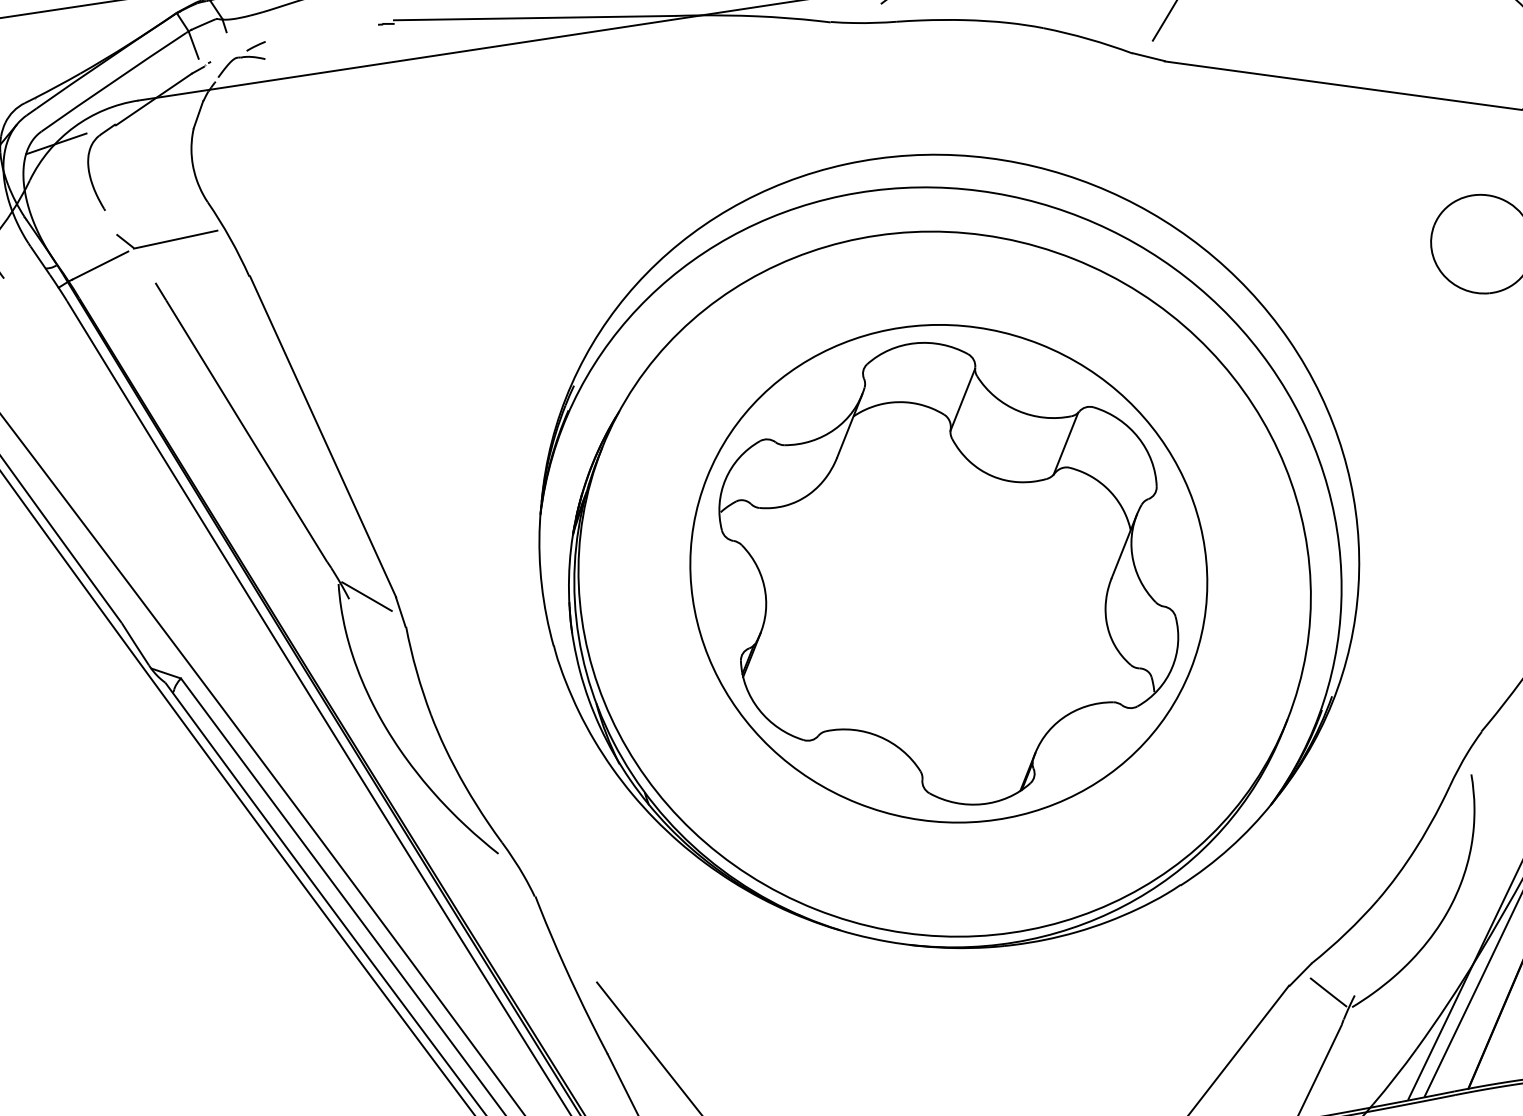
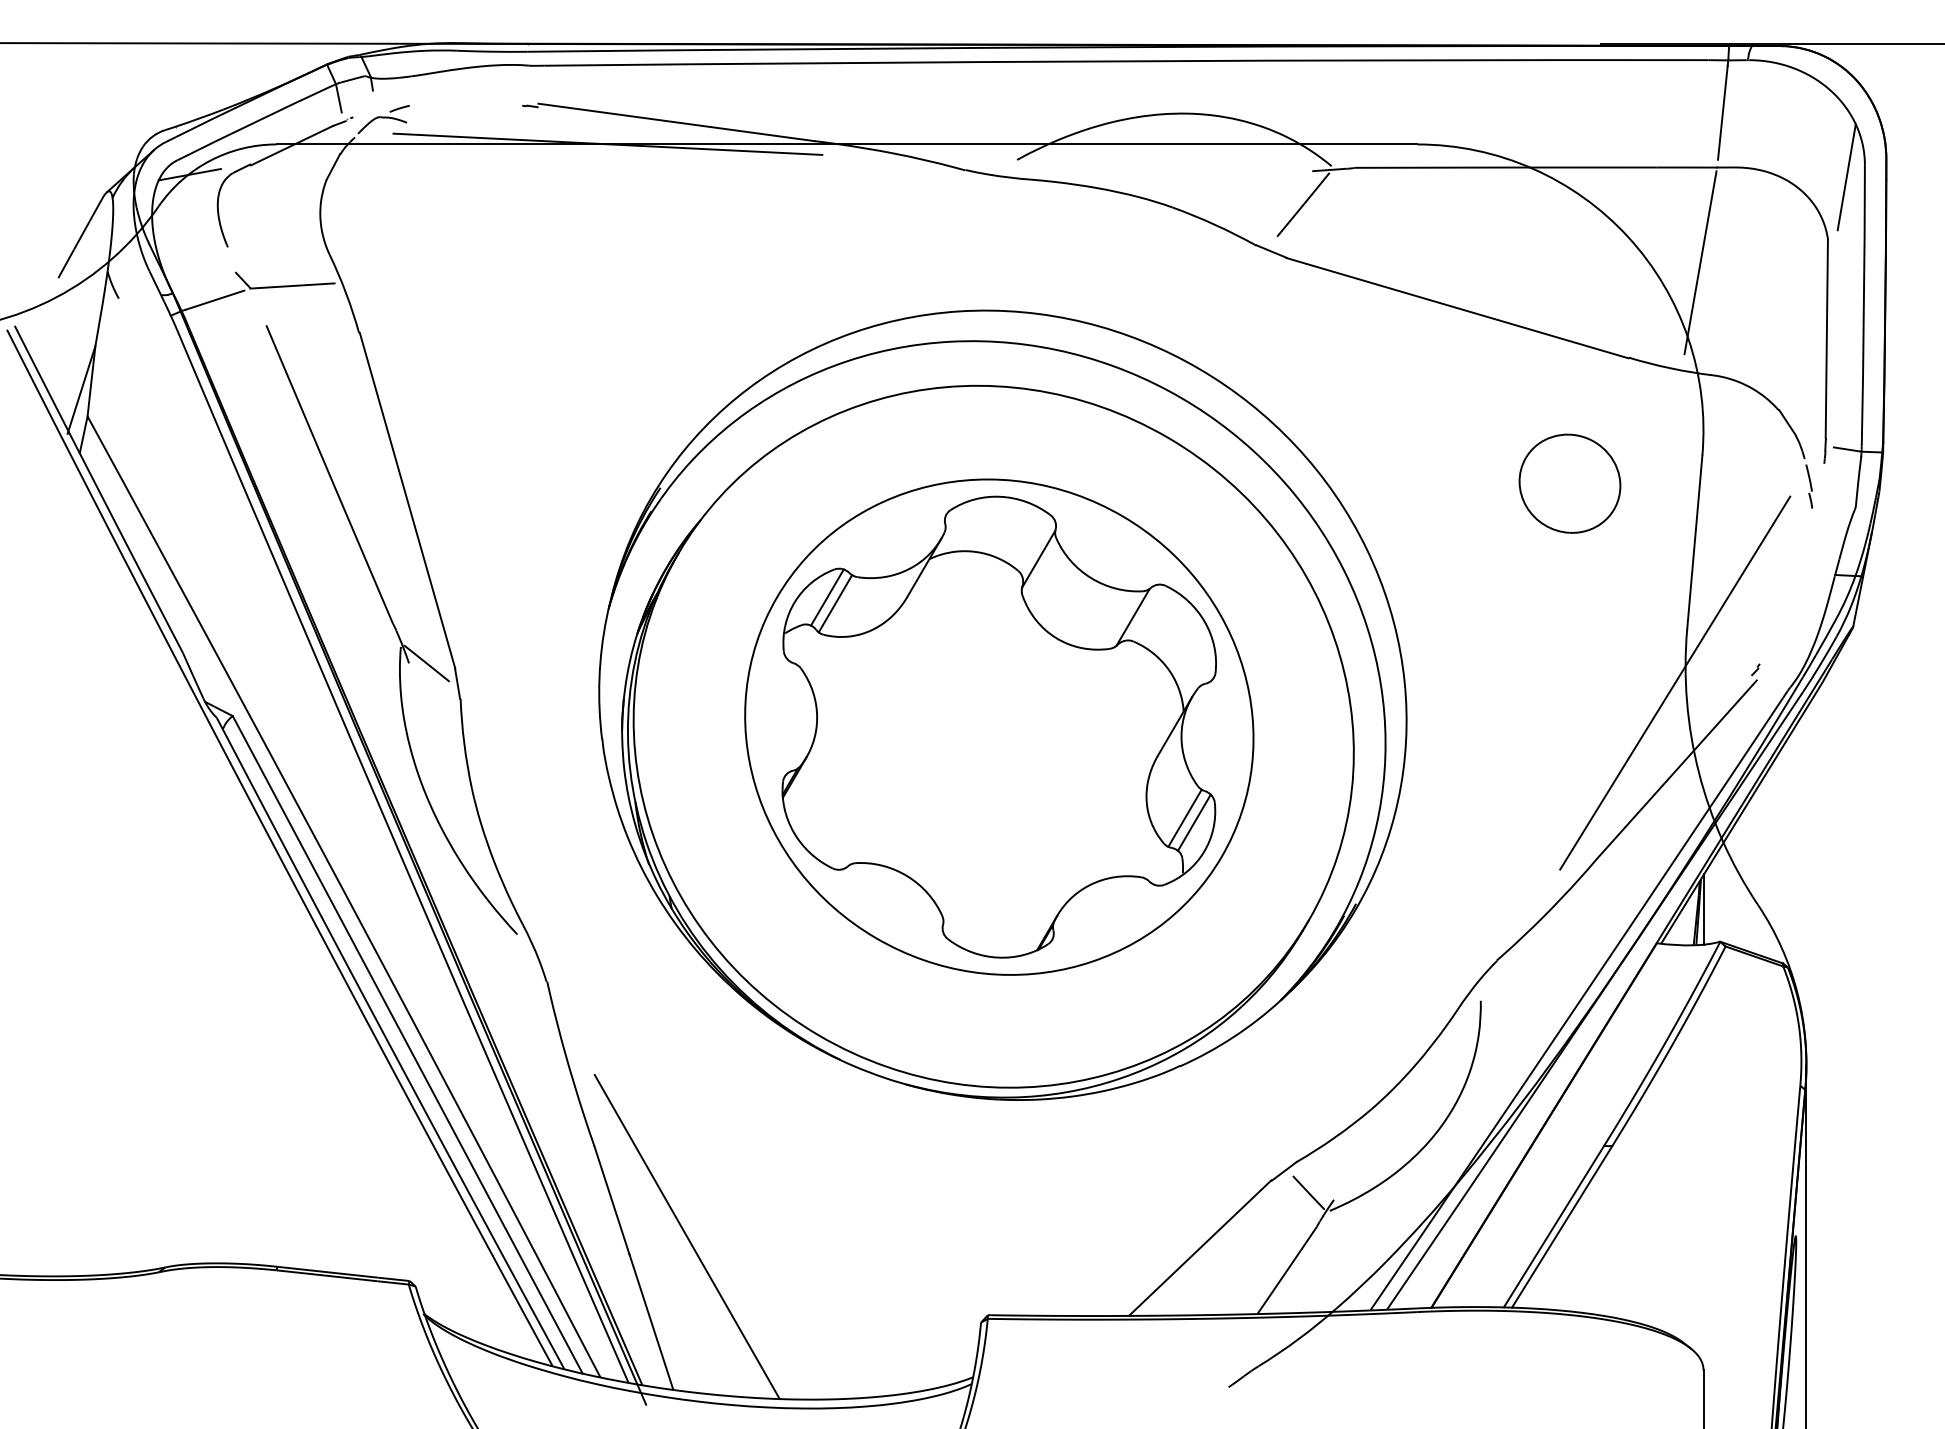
line: (468, 49) -> (607, 143), added
line: (757, 470) -> (827, 597), added
line: (766, 474) -> (835, 603), added
line: (1147, 636) -> (1184, 817), added
line: (1158, 639) -> (1194, 822), added

